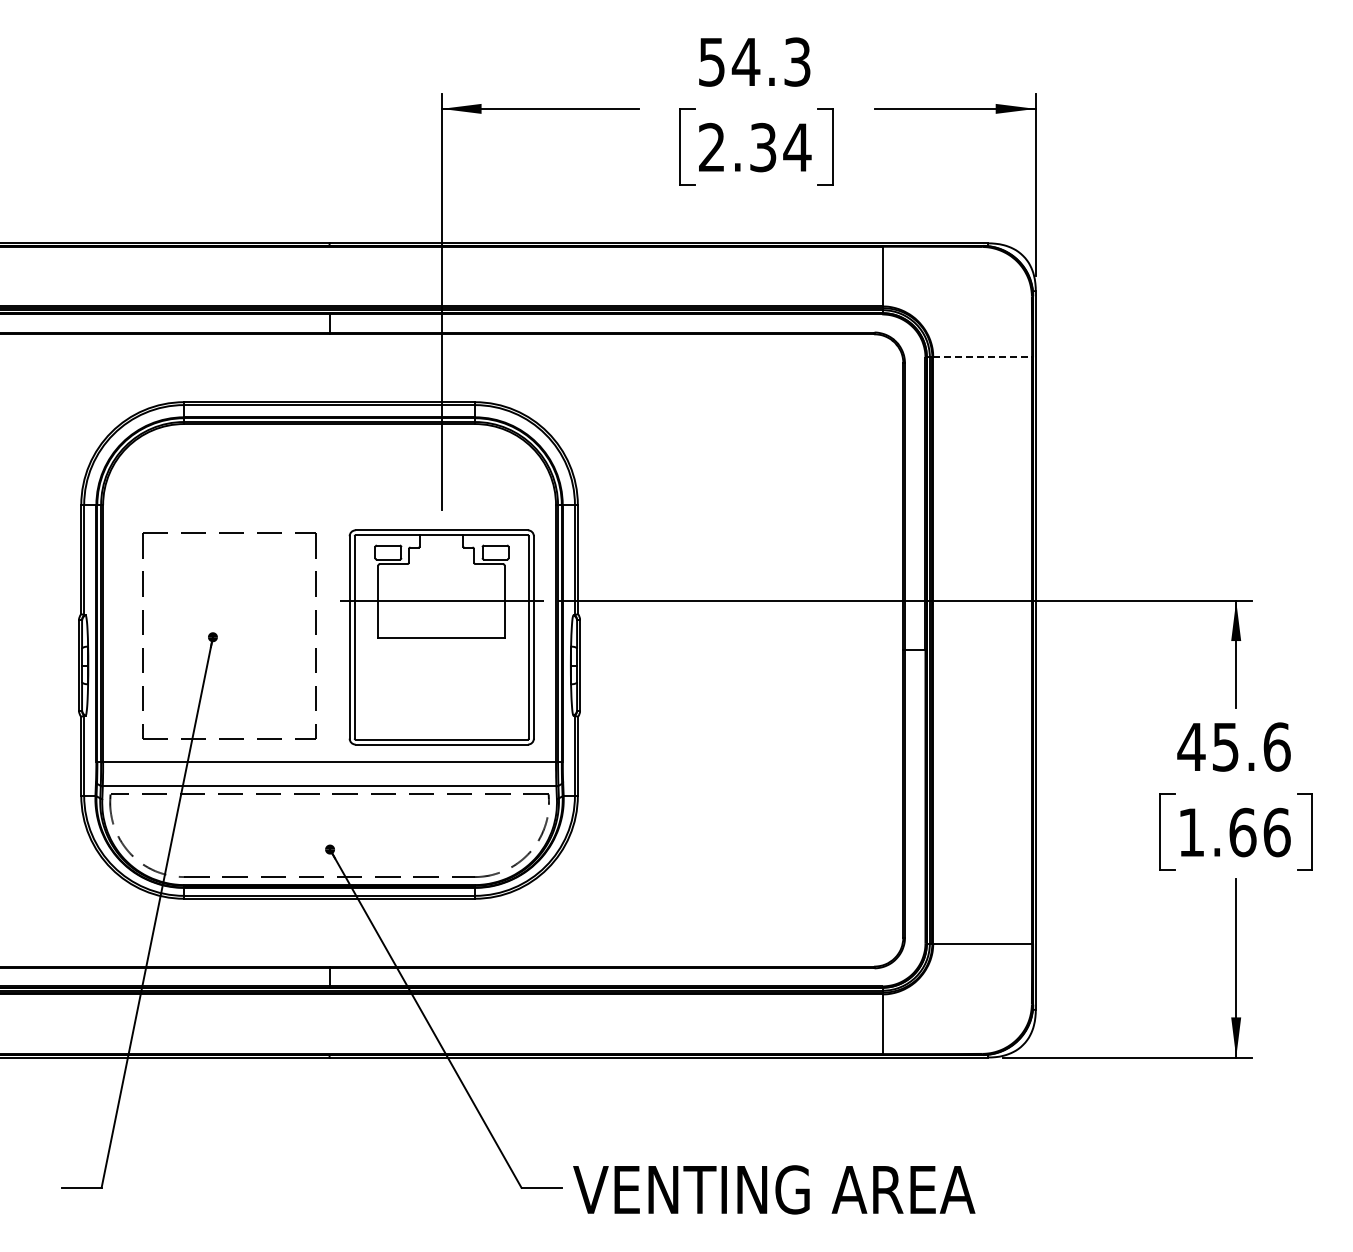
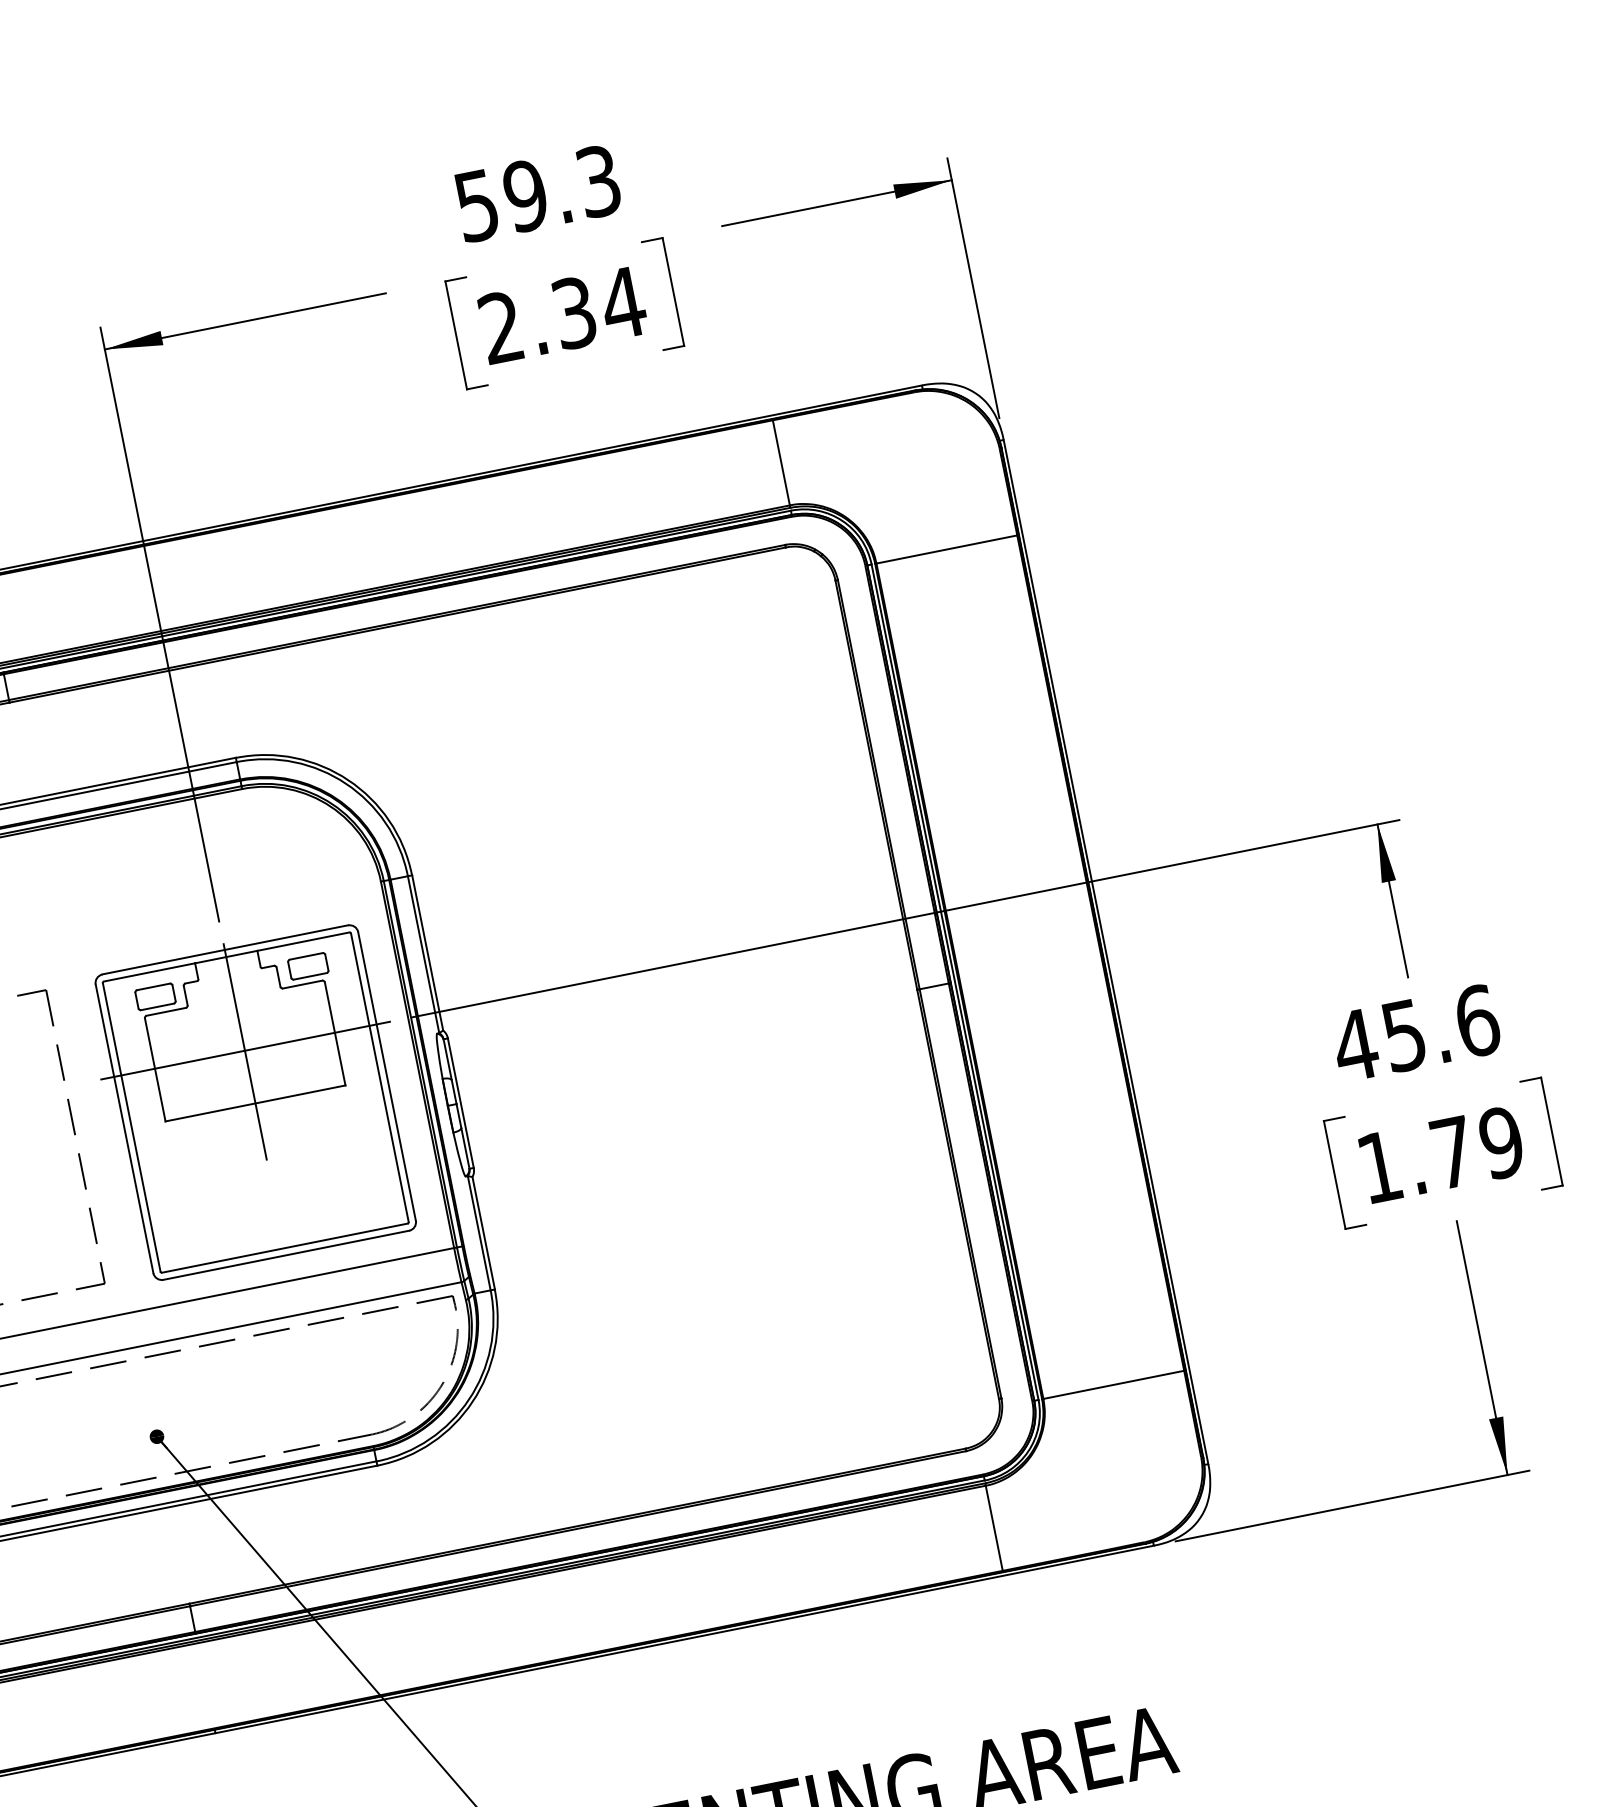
text: (745, 61) -> (524, 195), 54.3 -> 59.3
line: (983, 357) -> (948, 549), dashed -> solid
line: (441, 601) -> (245, 1051), added
text: (1259, 832) -> (1476, 1147), 1.66 -> 1.79

